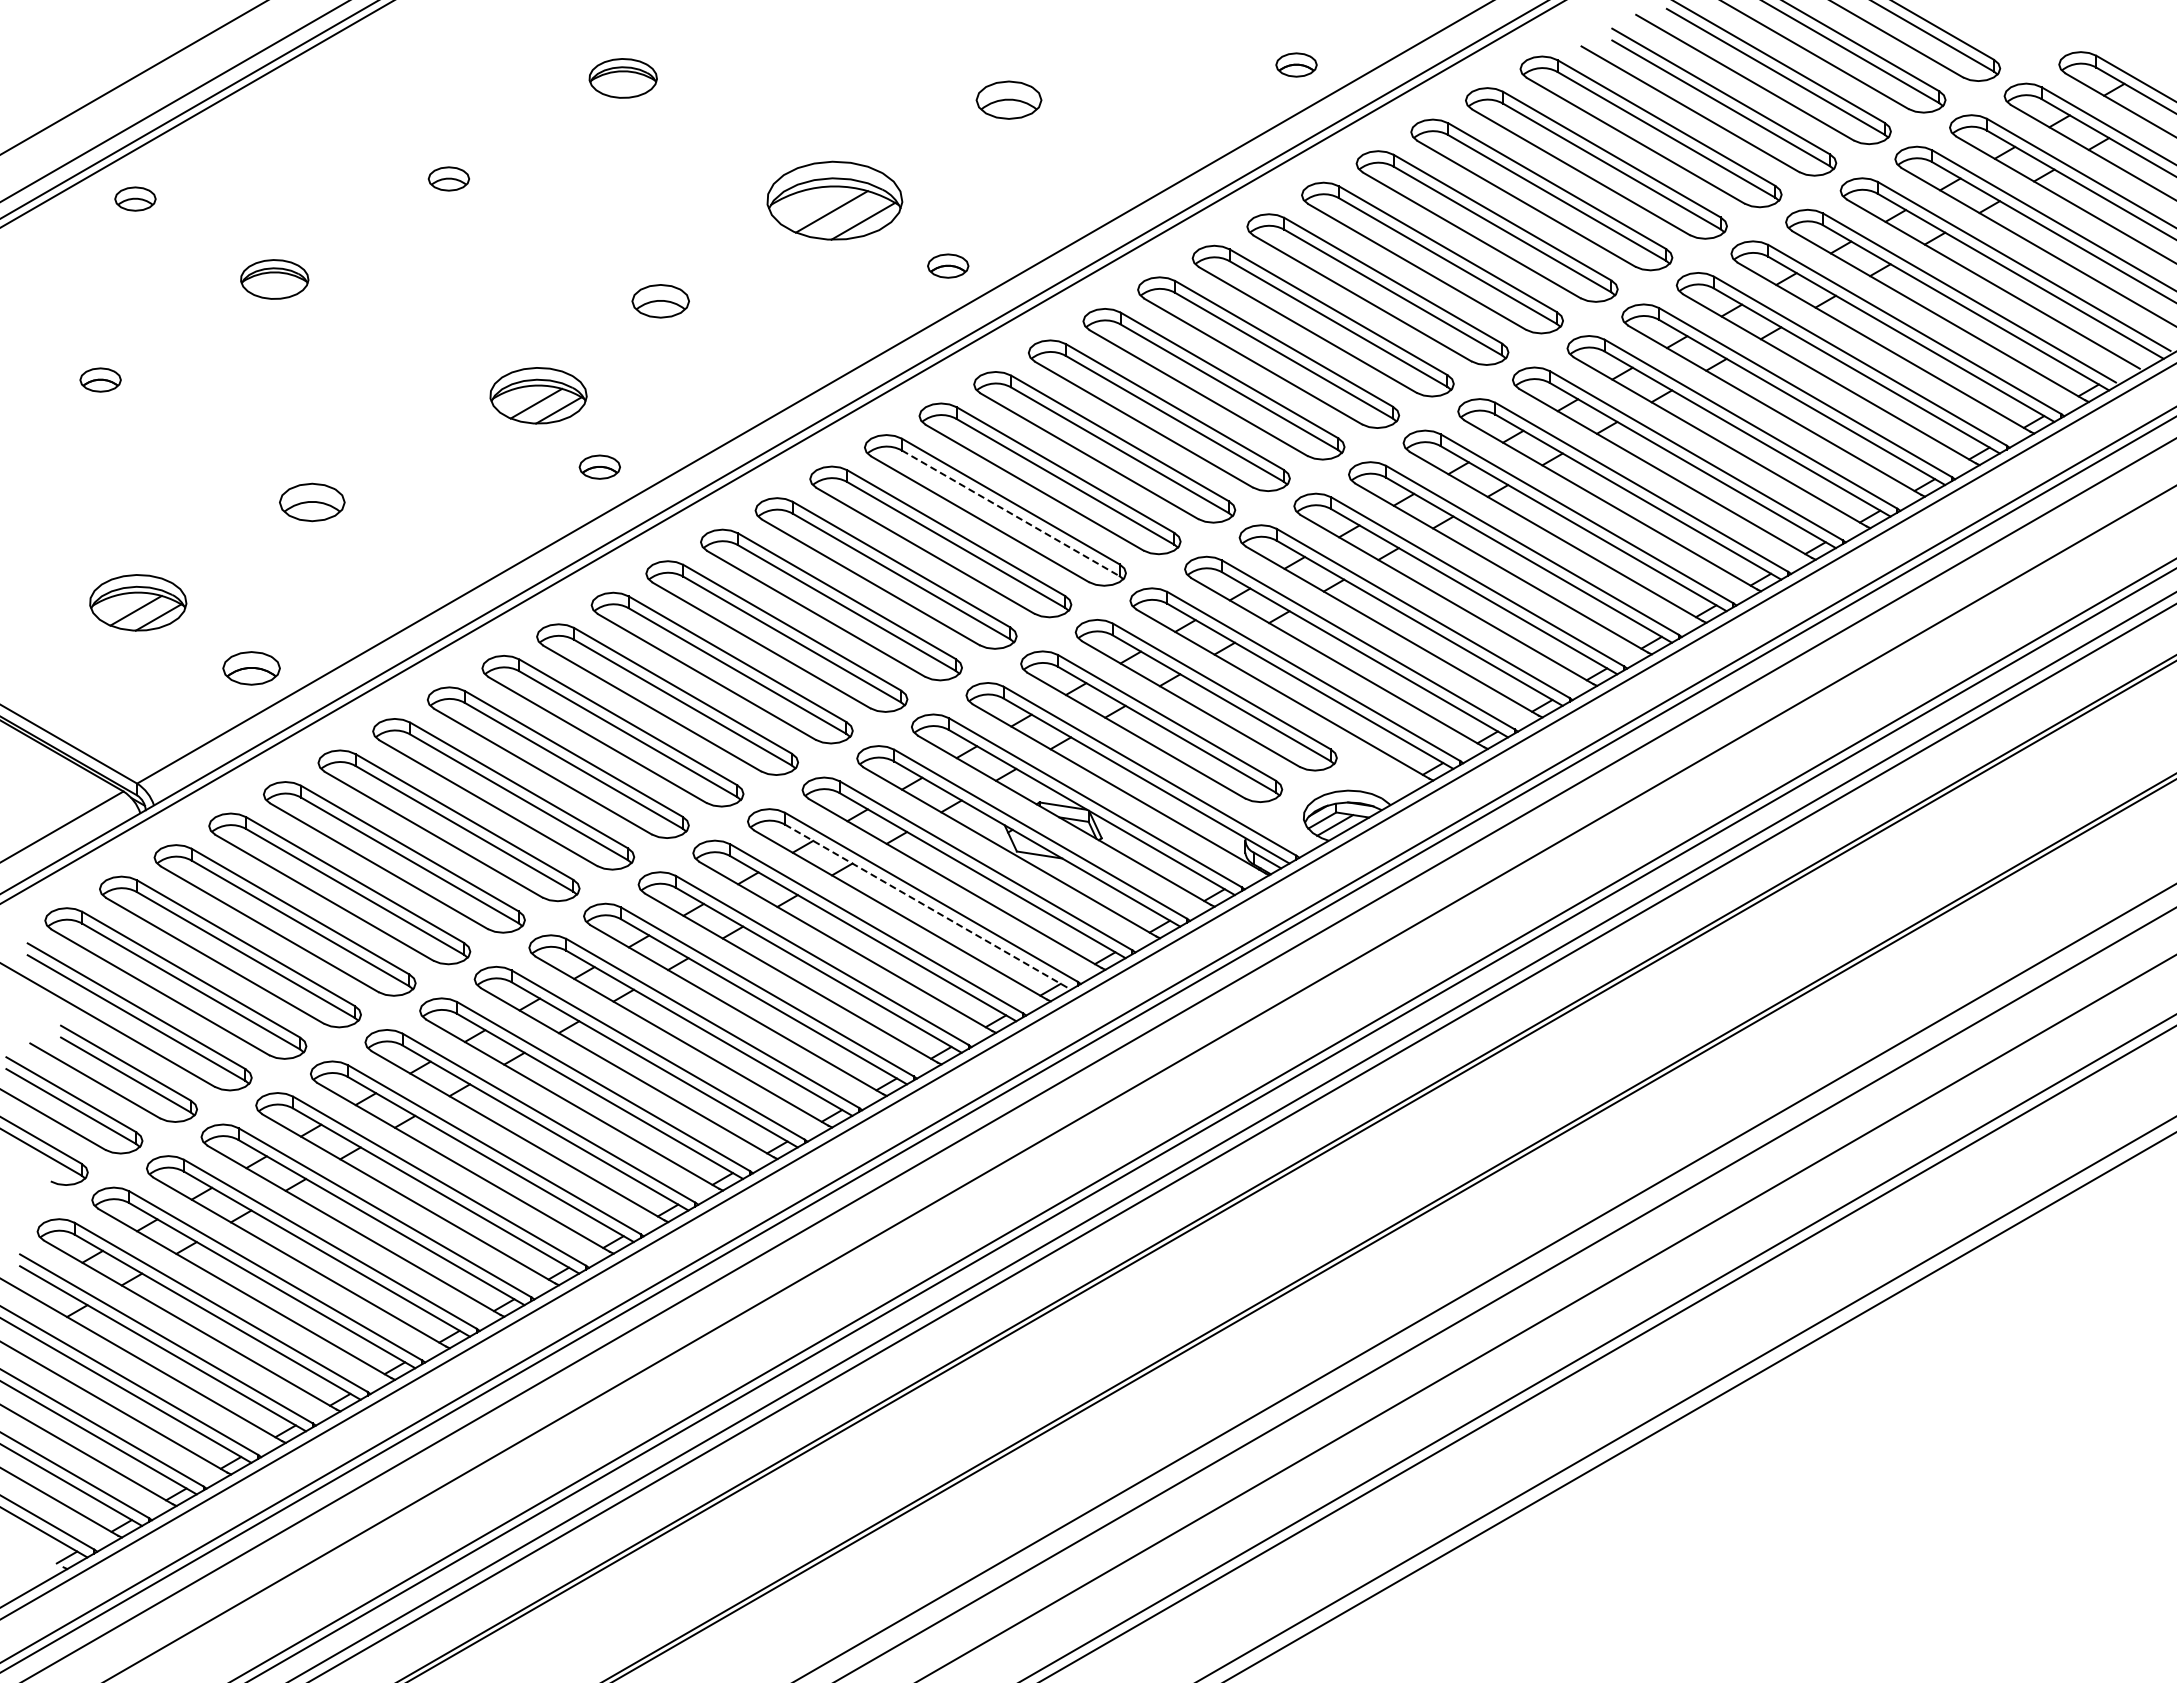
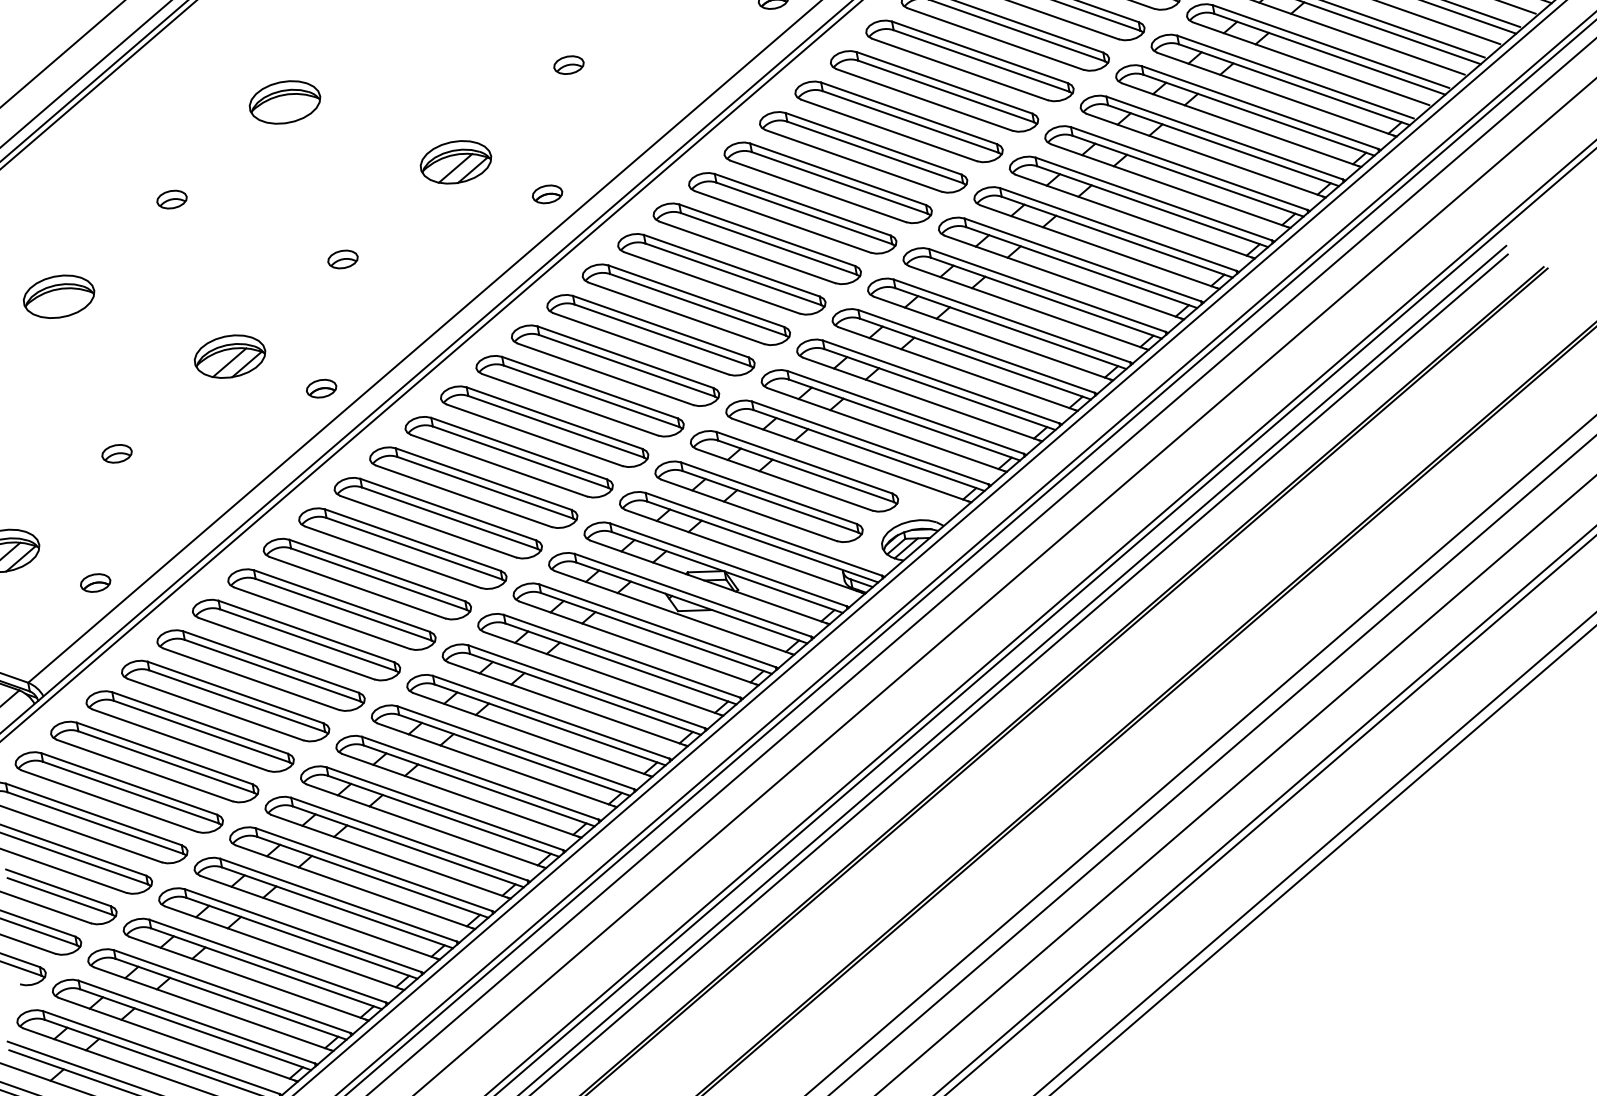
part: (623, 78) -> (285, 102), size x1.43
part: (1008, 99) -> (568, 64), size x0.62
part: (834, 200) -> (455, 162), size x0.71
part: (274, 279) -> (58, 296), size x1.43
part: (660, 300) -> (342, 259), size x0.71
part: (538, 395) -> (229, 356), moved
part: (312, 501) -> (117, 453), size x0.62
line: (1010, 513) -> (626, 365), dashed -> solid
part: (251, 667) -> (95, 582), size x0.71
line: (928, 907) -> (621, 664), dashed -> solid

